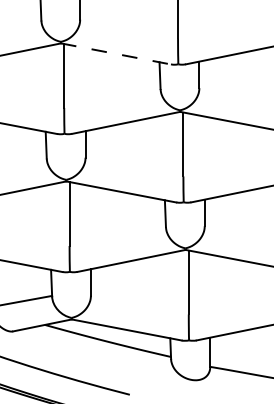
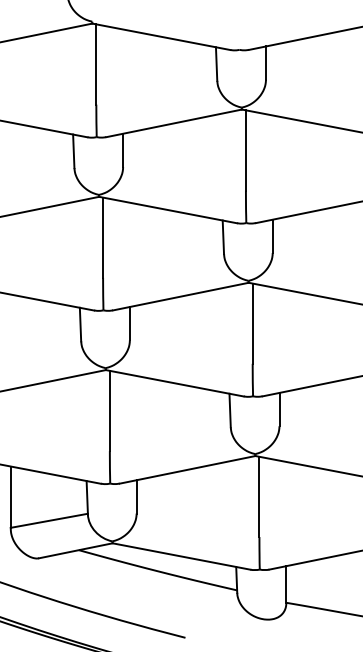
line: (116, 54) -> (168, 210), dashed -> solid

